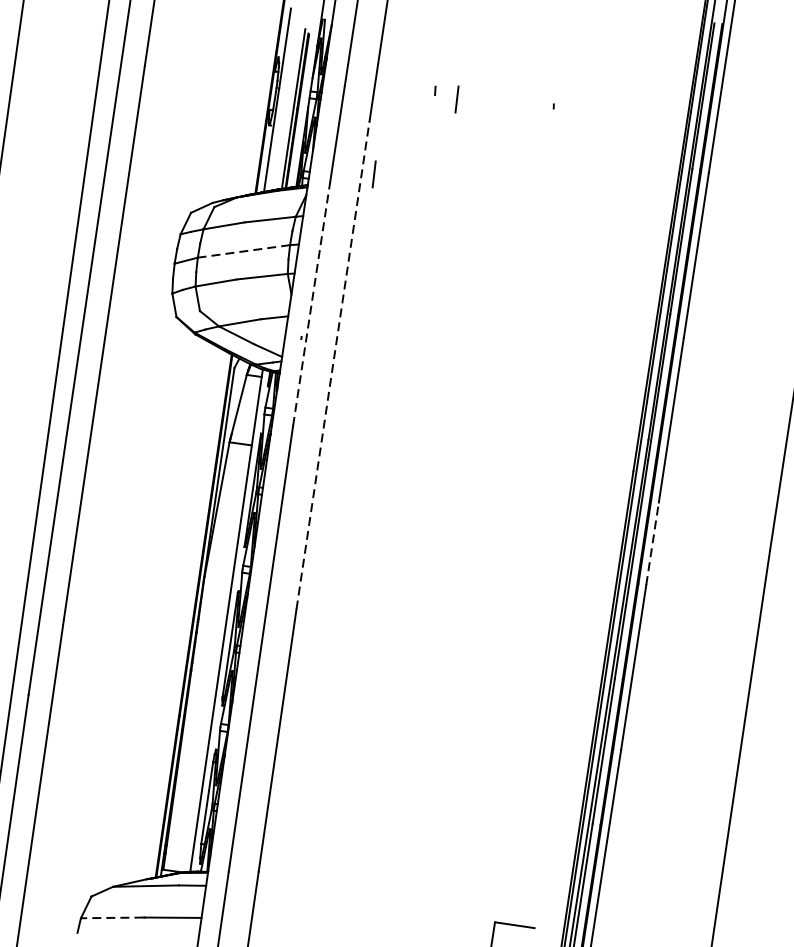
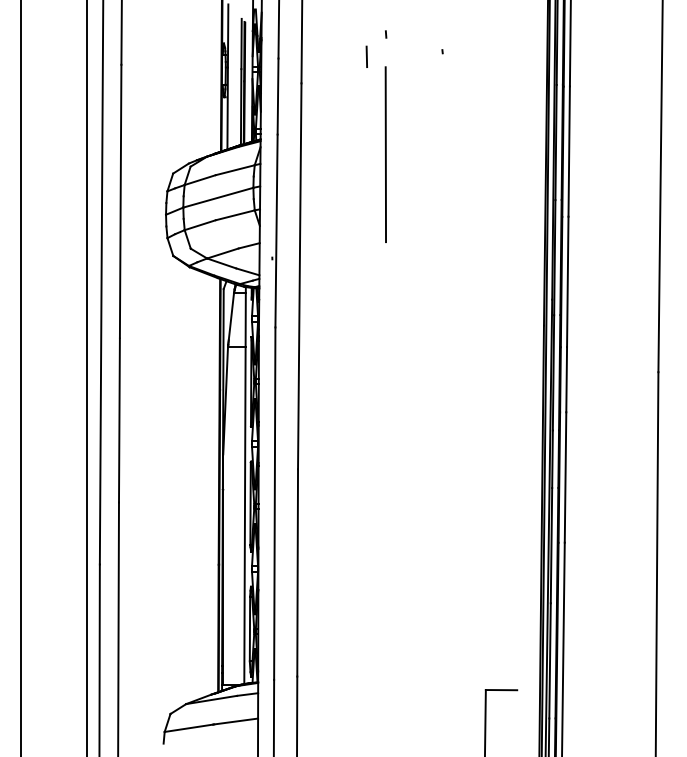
line: (435, 90) -> (386, 34), moved
line: (373, 173) -> (310, 123), removed
line: (463, 226) -> (385, 154), added
line: (242, 250) -> (217, 197), dashed -> solid
line: (311, 303) -> (276, 230), dashed -> solid
line: (332, 365) -> (299, 276), dashed -> solid
line: (652, 543) -> (566, 379), dashed -> solid
line: (111, 918) -> (188, 728), dashed -> solid

